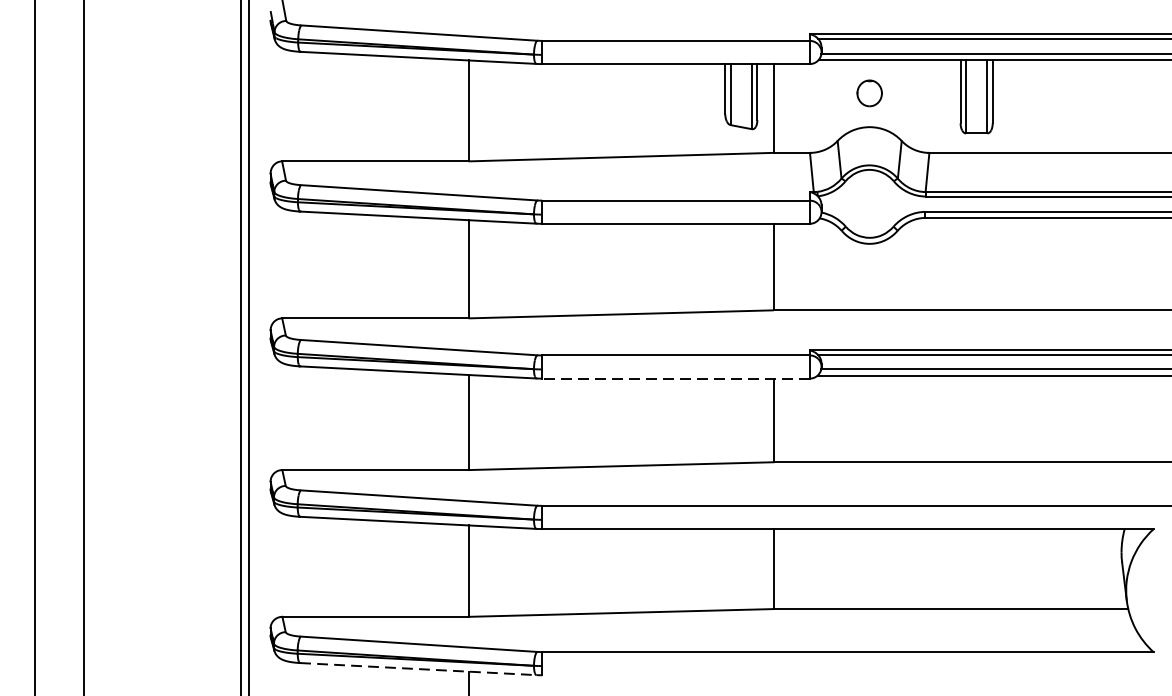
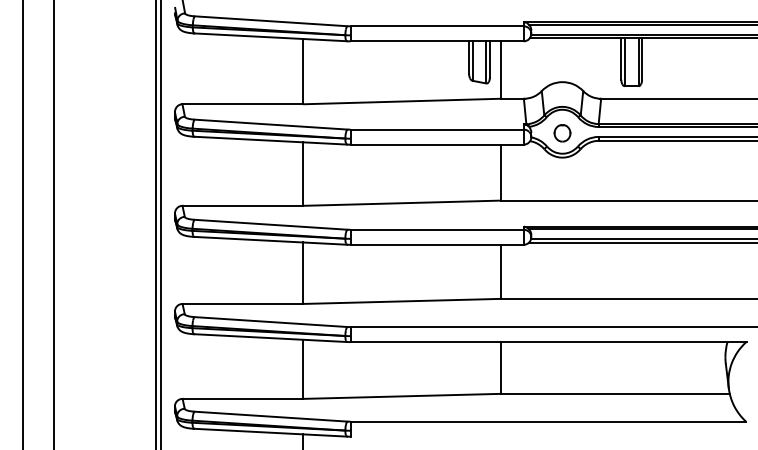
part: (869, 93) -> (562, 133), moved
line: (676, 378) -> (437, 244), dashed -> solid
line: (418, 668) -> (270, 432), dashed -> solid

